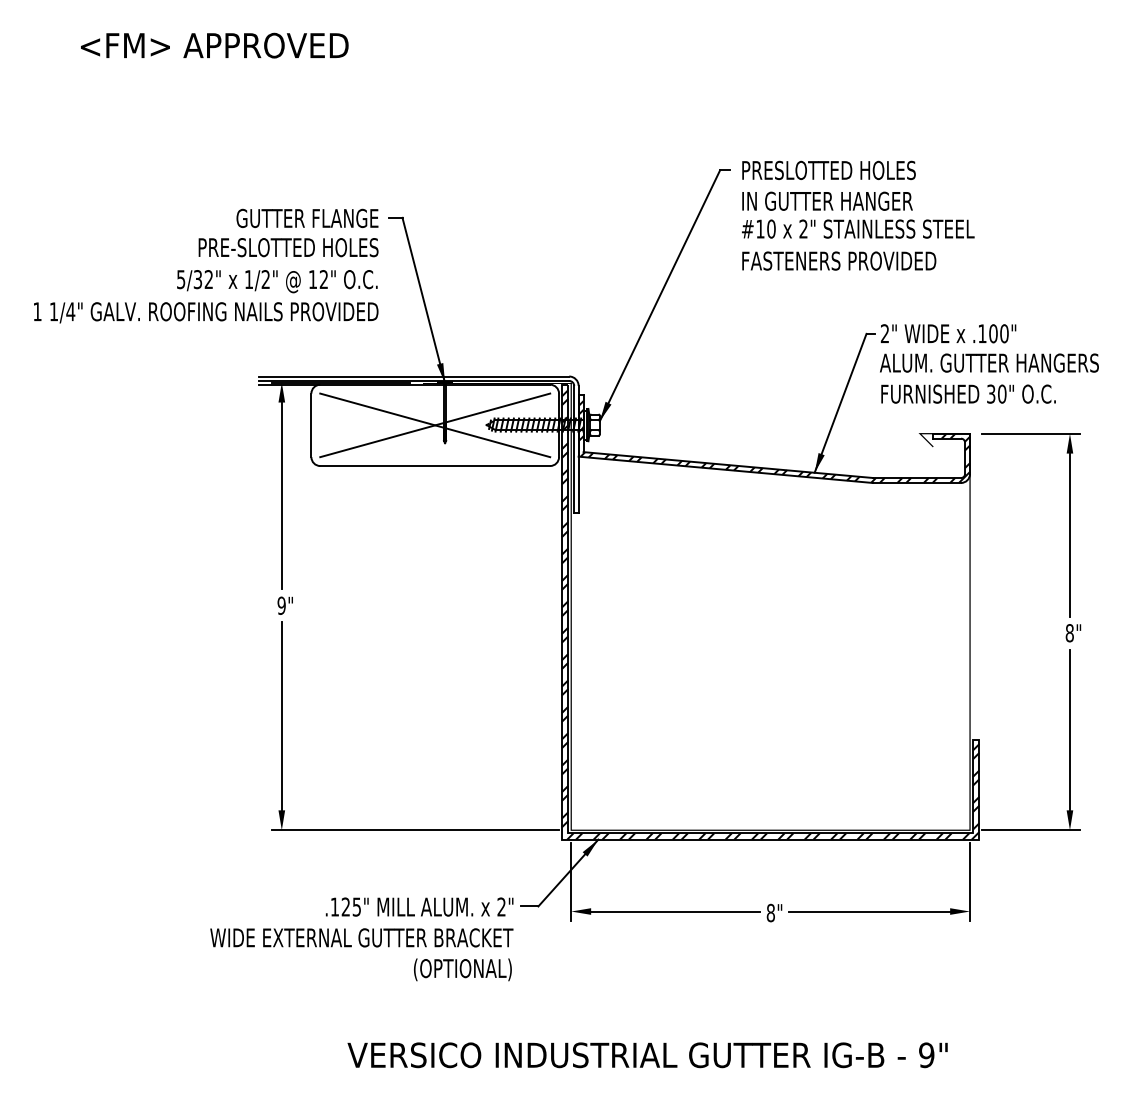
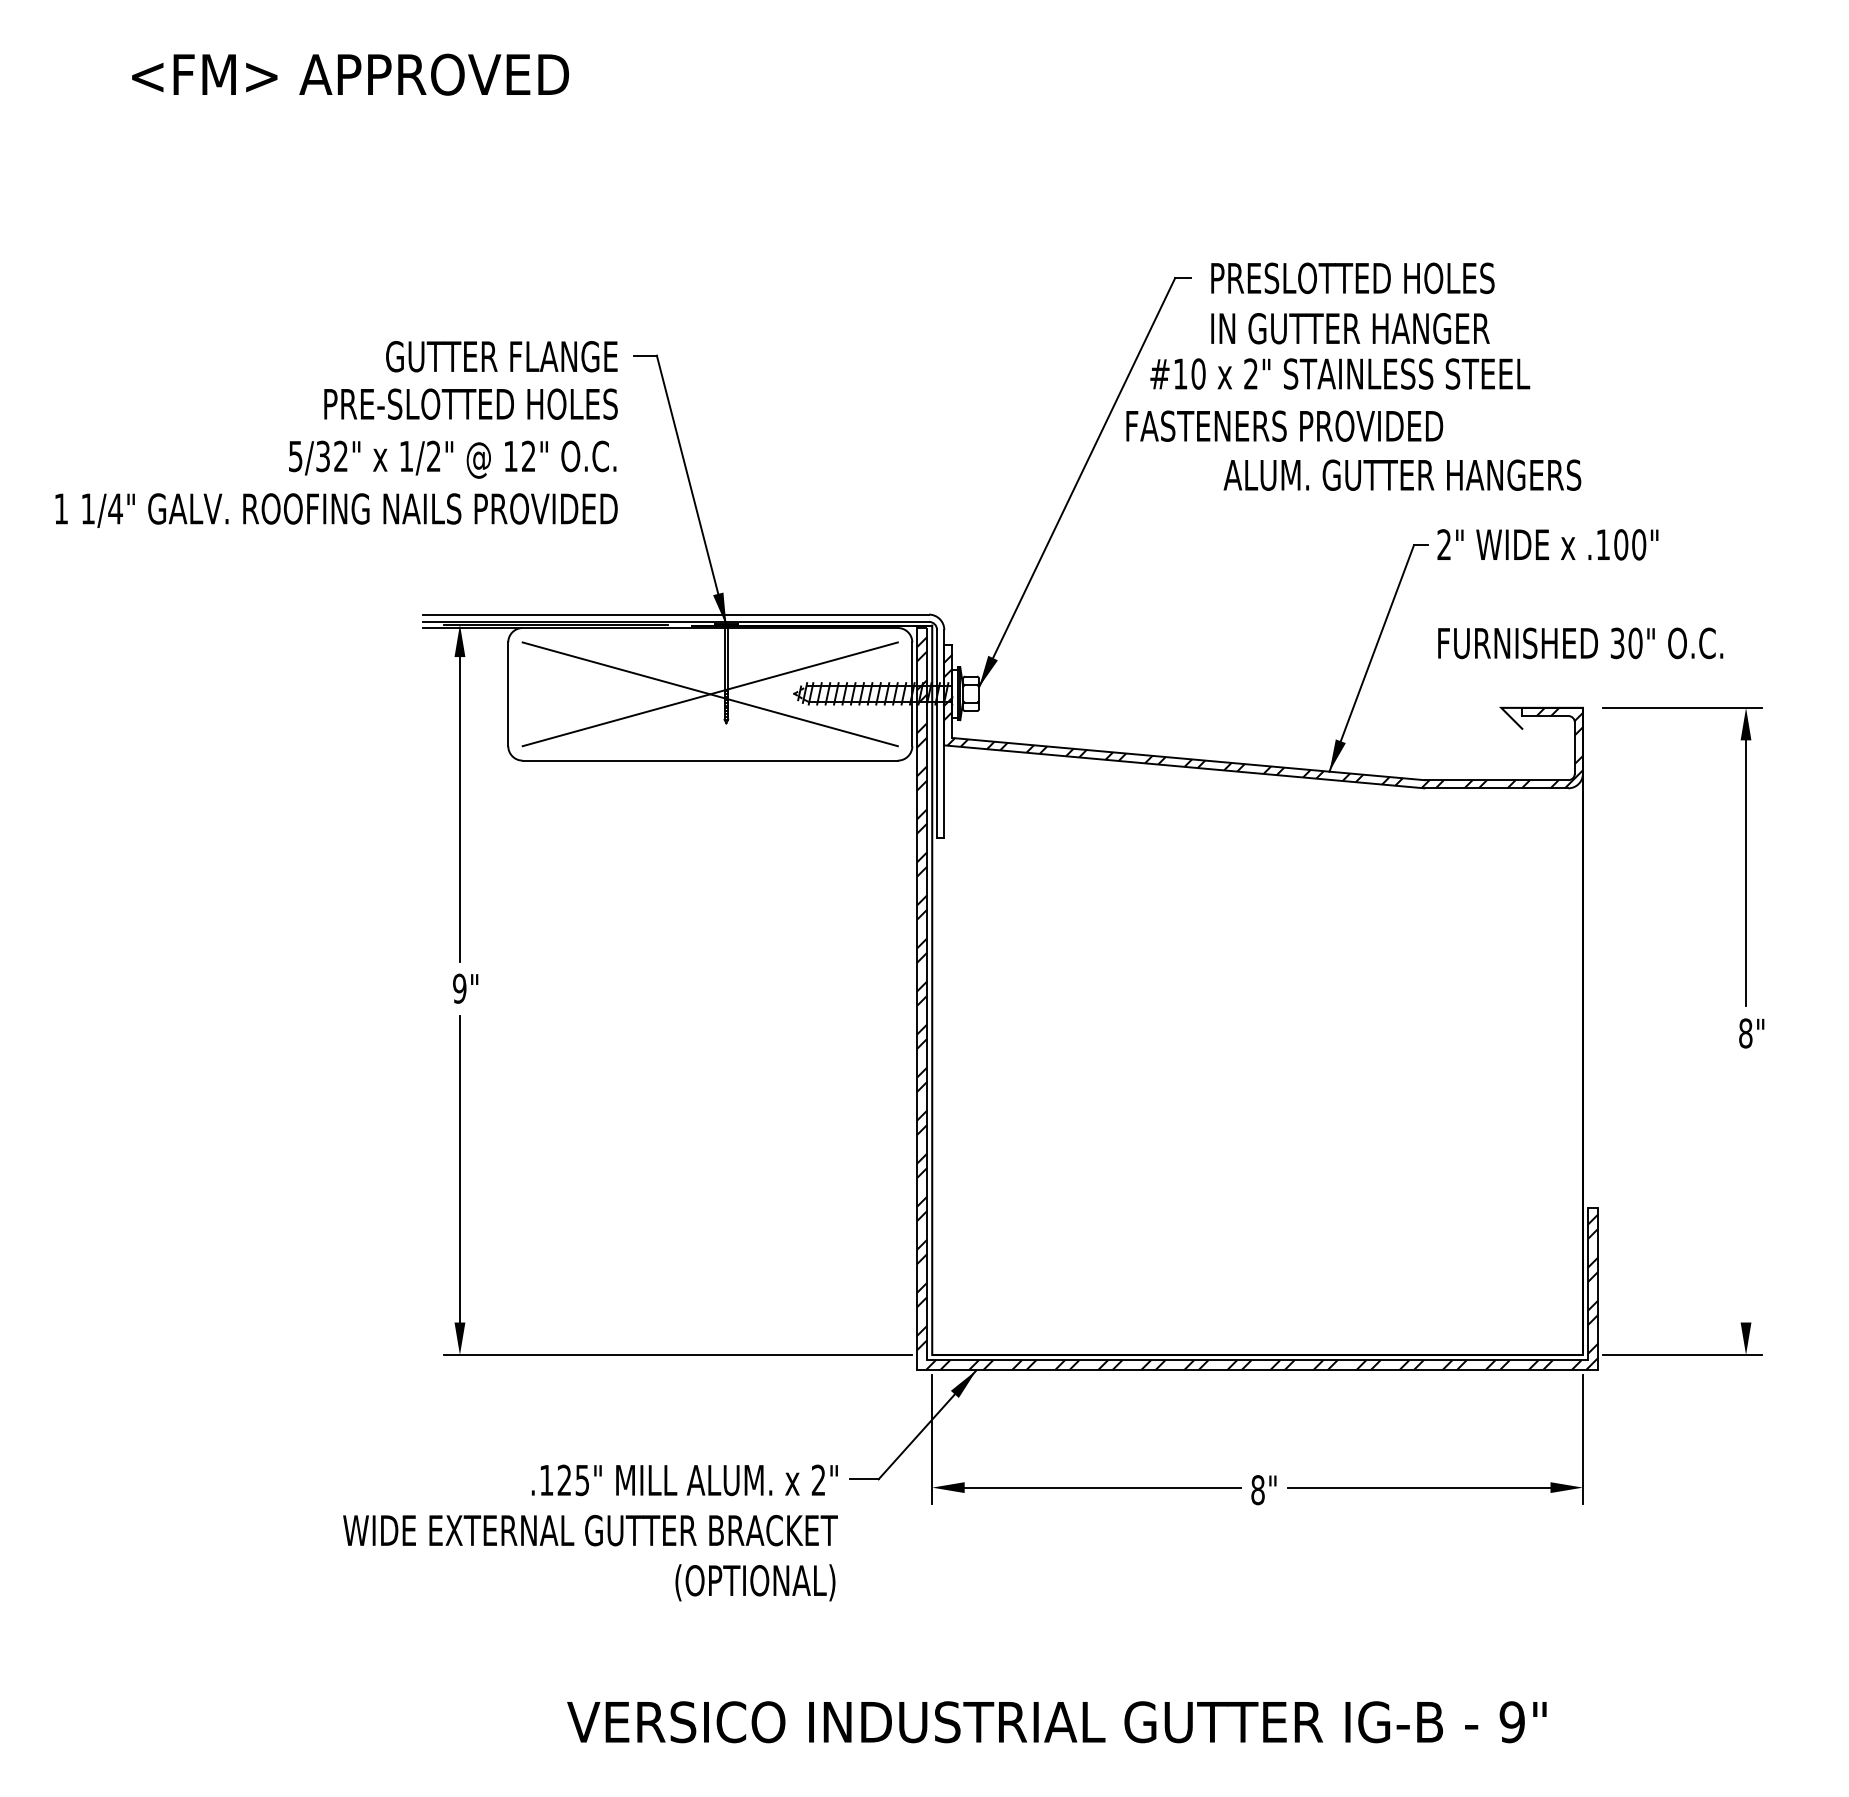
text: (858, 228) -> (1340, 373), moved
text: (839, 260) -> (1285, 425), moved
text: (989, 362) -> (1402, 474), moved
line: (1069, 729) -> (1745, 1190), removed

